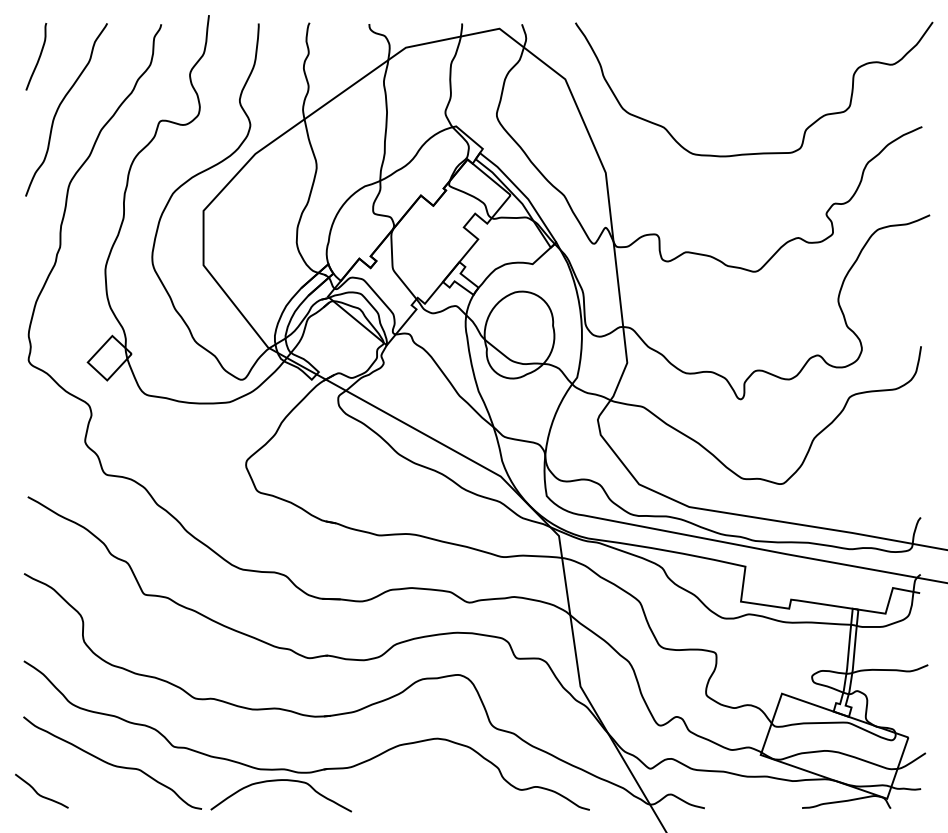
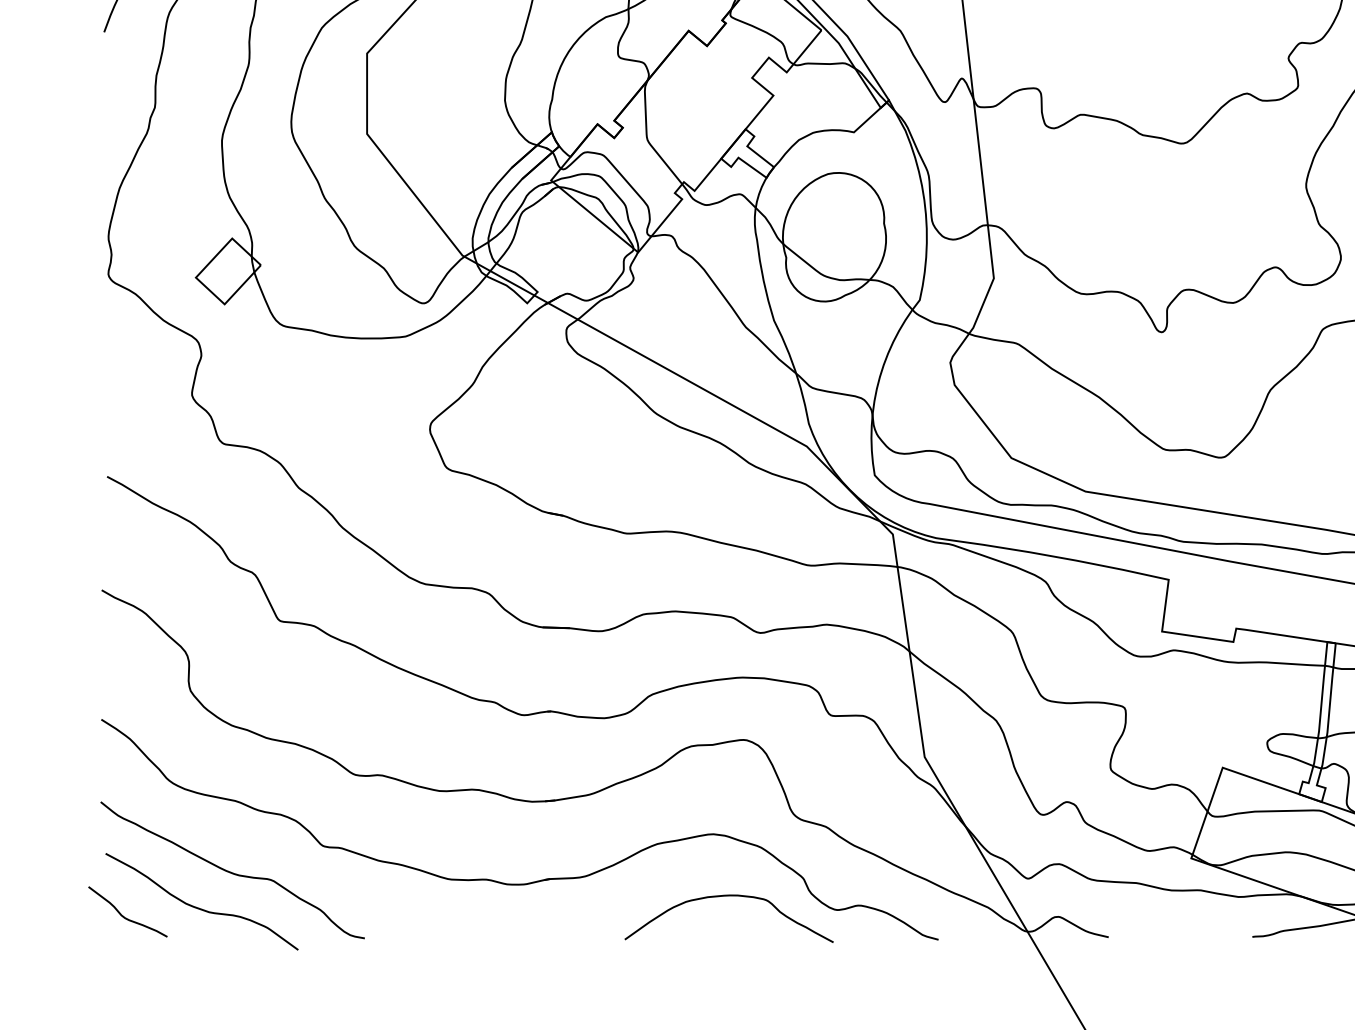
curve: (279, 781) -> (726, 897), moved
curve: (89, 787) -> (198, 906), added

